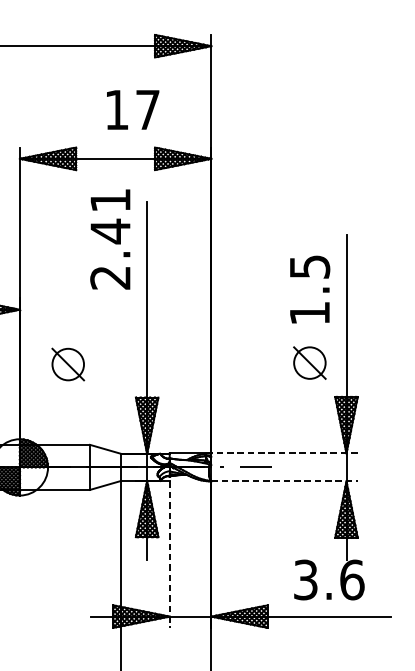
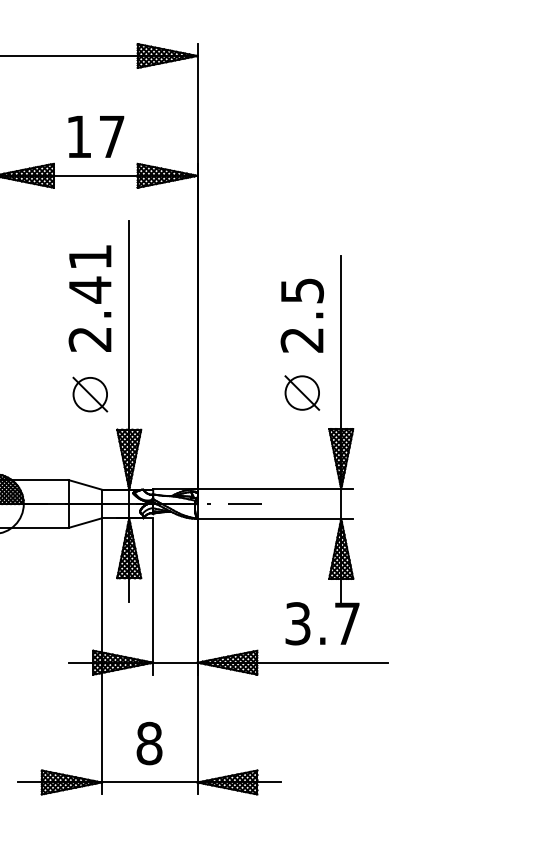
text: (133, 109) -> (96, 136), moved
text: (109, 239) -> (89, 298), moved
text: (309, 313) -> (301, 340), 1.5 -> 2.5
part: (68, 364) -> (90, 394), moved
line: (284, 453) -> (275, 489), dashed -> solid
line: (284, 481) -> (275, 518), dashed -> solid
line: (169, 554) -> (153, 596), dashed -> solid
text: (352, 579) -> (347, 623), 3.6 -> 3.7

